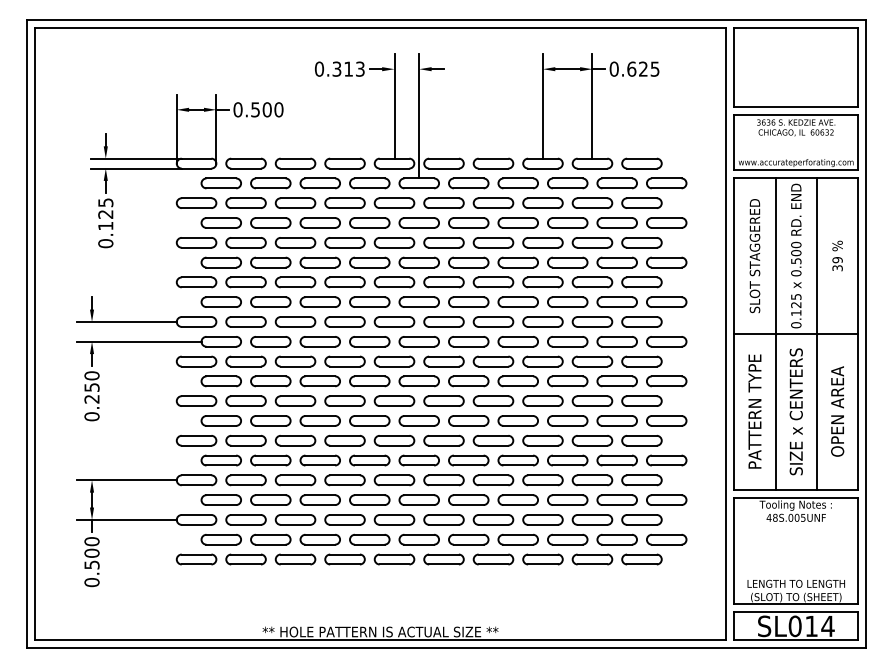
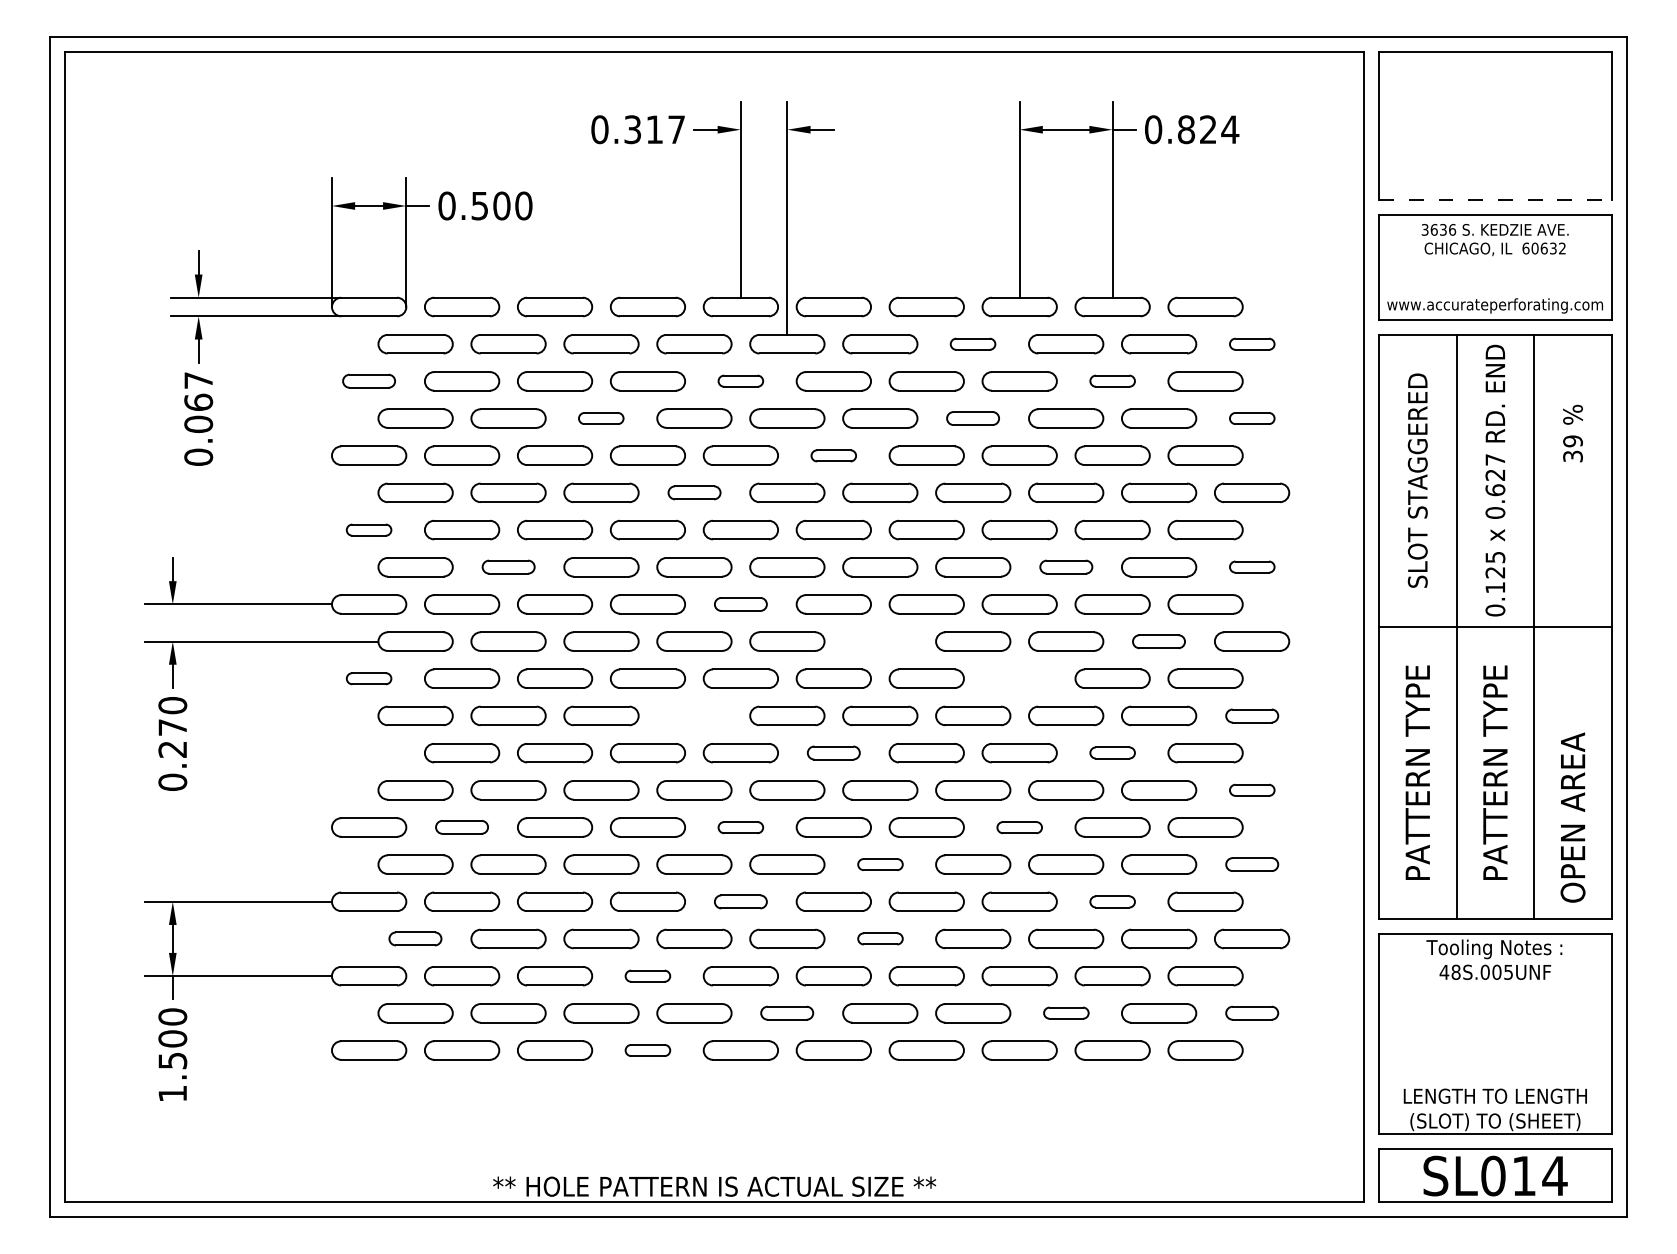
text: (360, 68) -> (676, 128), 0.313 -> 0.317
text: (643, 68) -> (1208, 128), 0.625 -> 0.824
line: (796, 106) -> (1495, 199), solid -> dashed
part: (517, 183) -> (971, 344), size x0.6
part: (666, 183) -> (1251, 344), size x0.6
part: (196, 202) -> (369, 380), size x0.7
part: (394, 202) -> (740, 380), size x0.6
part: (592, 202) -> (1112, 380), size x0.6
text: (105, 214) -> (198, 402), 0.125 -> 0.067
part: (319, 222) -> (599, 417), size x0.6
part: (517, 222) -> (971, 417), size x0.7
part: (666, 222) -> (1251, 417), size x0.6
part: (443, 242) -> (832, 455), size x0.6
text: (796, 252) -> (1495, 473), 0.500 -> 0.627
text: (837, 255) -> (1572, 432), moved
part: (369, 262) -> (693, 492), size x0.7
part: (196, 282) -> (369, 530), size x0.6
part: (270, 301) -> (507, 565), size x0.7
part: (567, 301) -> (1065, 565), size x0.7
part: (666, 301) -> (1251, 565), size x0.6
part: (394, 321) -> (740, 603), size x0.7
part: (468, 341) -> (879, 641), removed
part: (616, 341) -> (1157, 641), size x0.7
part: (196, 361) -> (369, 678), size x0.6
part: (542, 361) -> (1018, 678), removed
part: (369, 381) -> (693, 716), removed
part: (666, 381) -> (1251, 716), size x0.7
text: (91, 387) -> (171, 727), 0.250 -> 0.270
part: (196, 400) -> (369, 751), removed
part: (443, 400) -> (832, 751), size x0.7
part: (592, 400) -> (1112, 751), size x0.6
text: (795, 411) -> (1493, 772), SIZE x CENTERS -> PATTERN TYPE
text: (837, 411) -> (1572, 817), moved
part: (666, 420) -> (1251, 789), size x0.6
part: (245, 440) -> (461, 827), size x0.7
part: (394, 440) -> (740, 827), size x0.6
part: (542, 440) -> (1018, 827), size x0.6
part: (468, 460) -> (879, 864), size x0.6
part: (666, 460) -> (1251, 864), size x0.7
part: (394, 480) -> (740, 902), size x0.7
part: (592, 480) -> (1112, 902), size x0.6
part: (220, 499) -> (414, 937), size x0.7
part: (468, 499) -> (879, 937), size x0.6
part: (344, 519) -> (646, 975), size x0.6
part: (418, 539) -> (785, 1012), size x0.7
part: (567, 539) -> (1065, 1012), size x0.6
part: (666, 539) -> (1251, 1012), size x0.7
part: (344, 559) -> (646, 1050), size x0.6
text: (91, 582) -> (171, 1093), 0.500 -> 1.500

